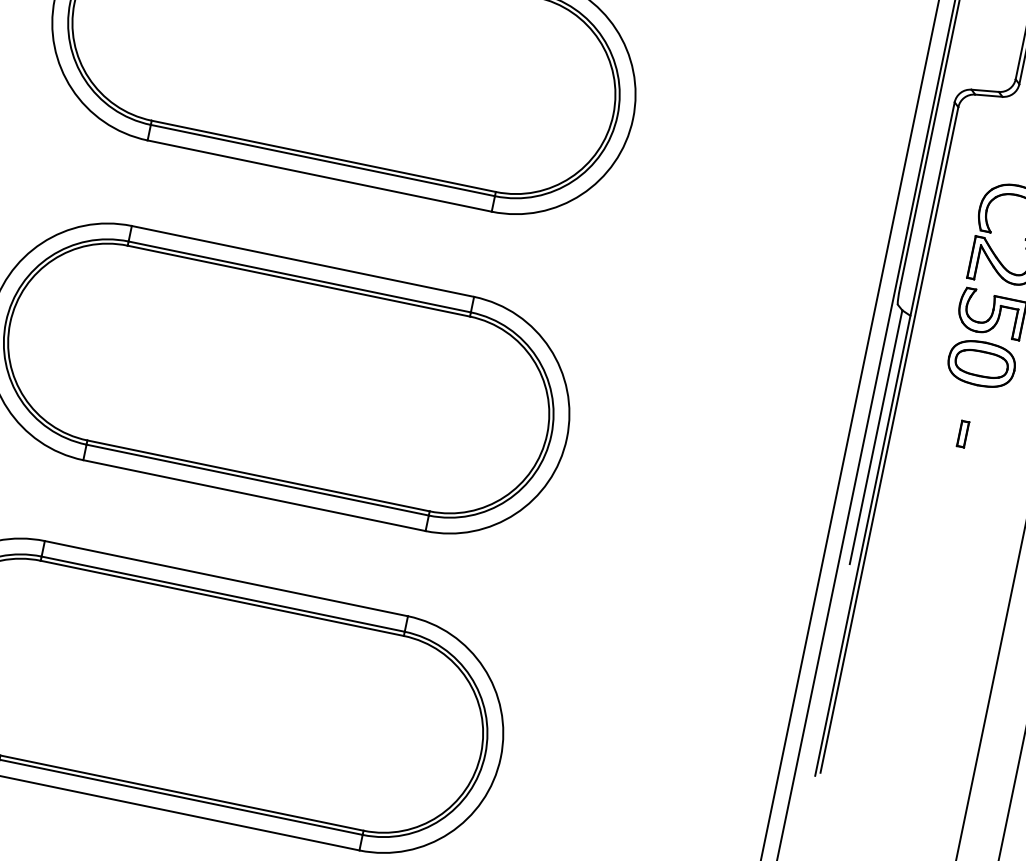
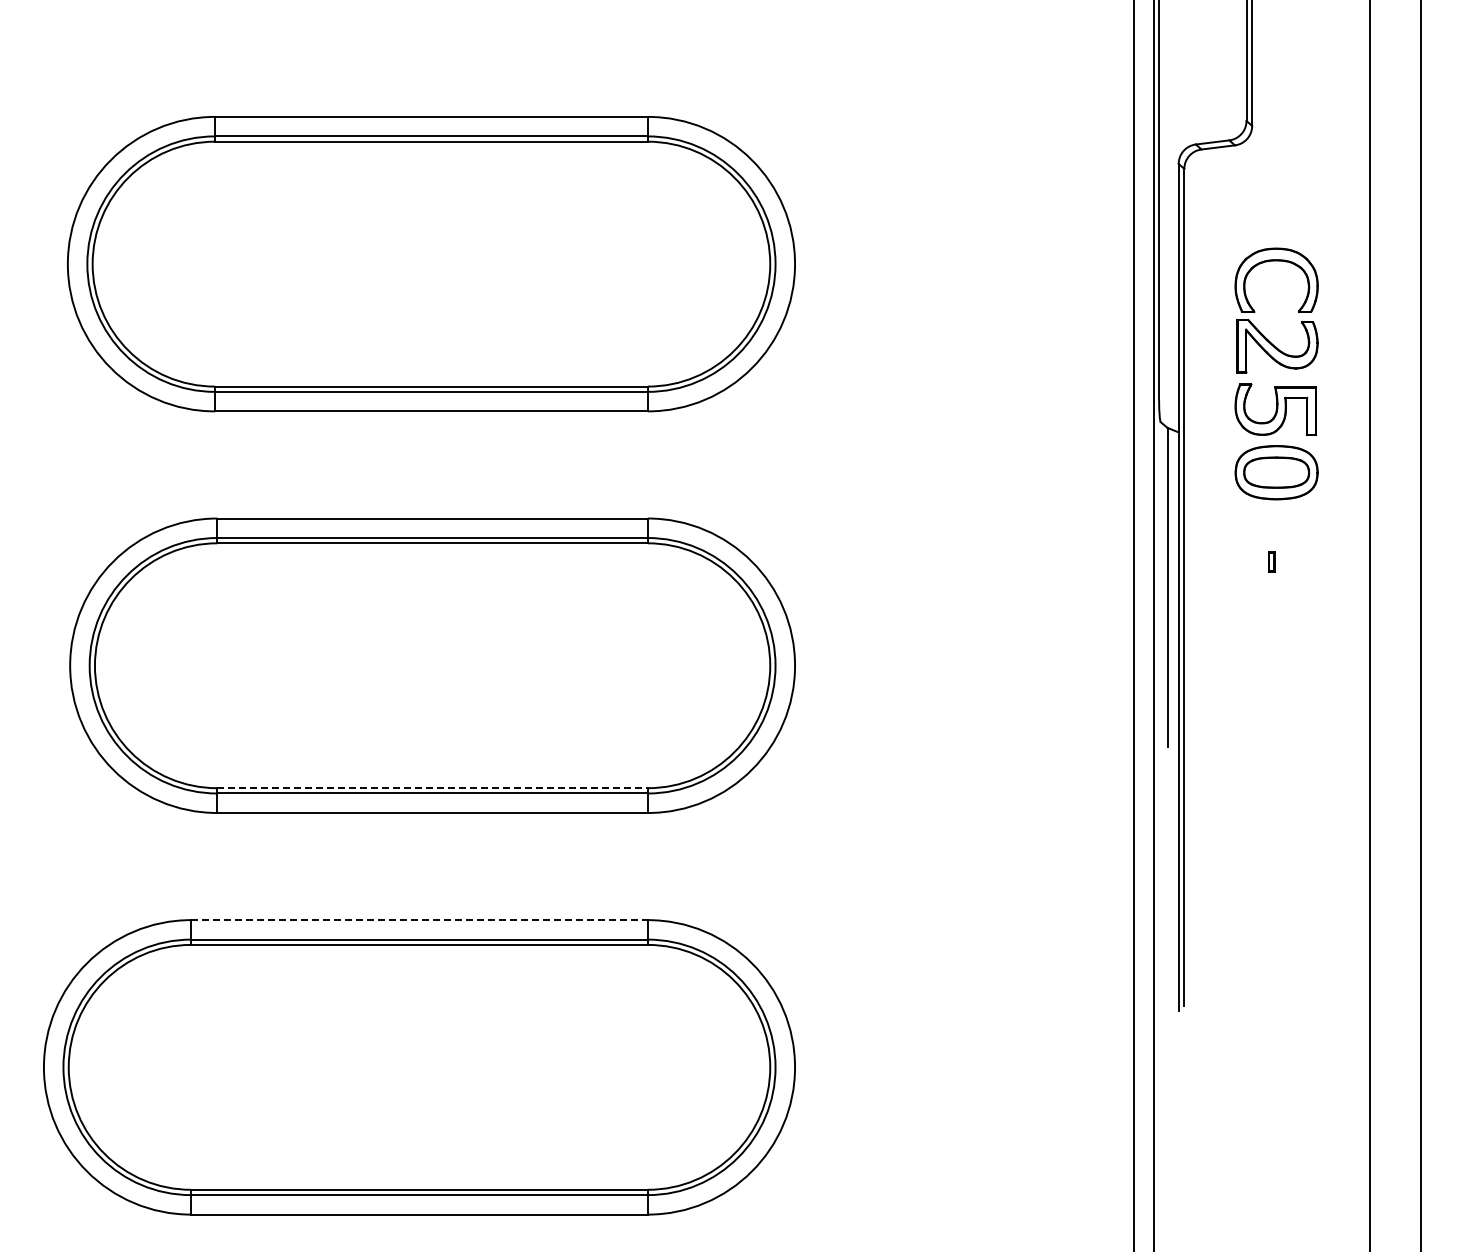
part: (963, 433) -> (1271, 561), size x0.6
line: (259, 476) -> (433, 788), solid -> dashed
line: (227, 579) -> (420, 920), solid -> dashed

